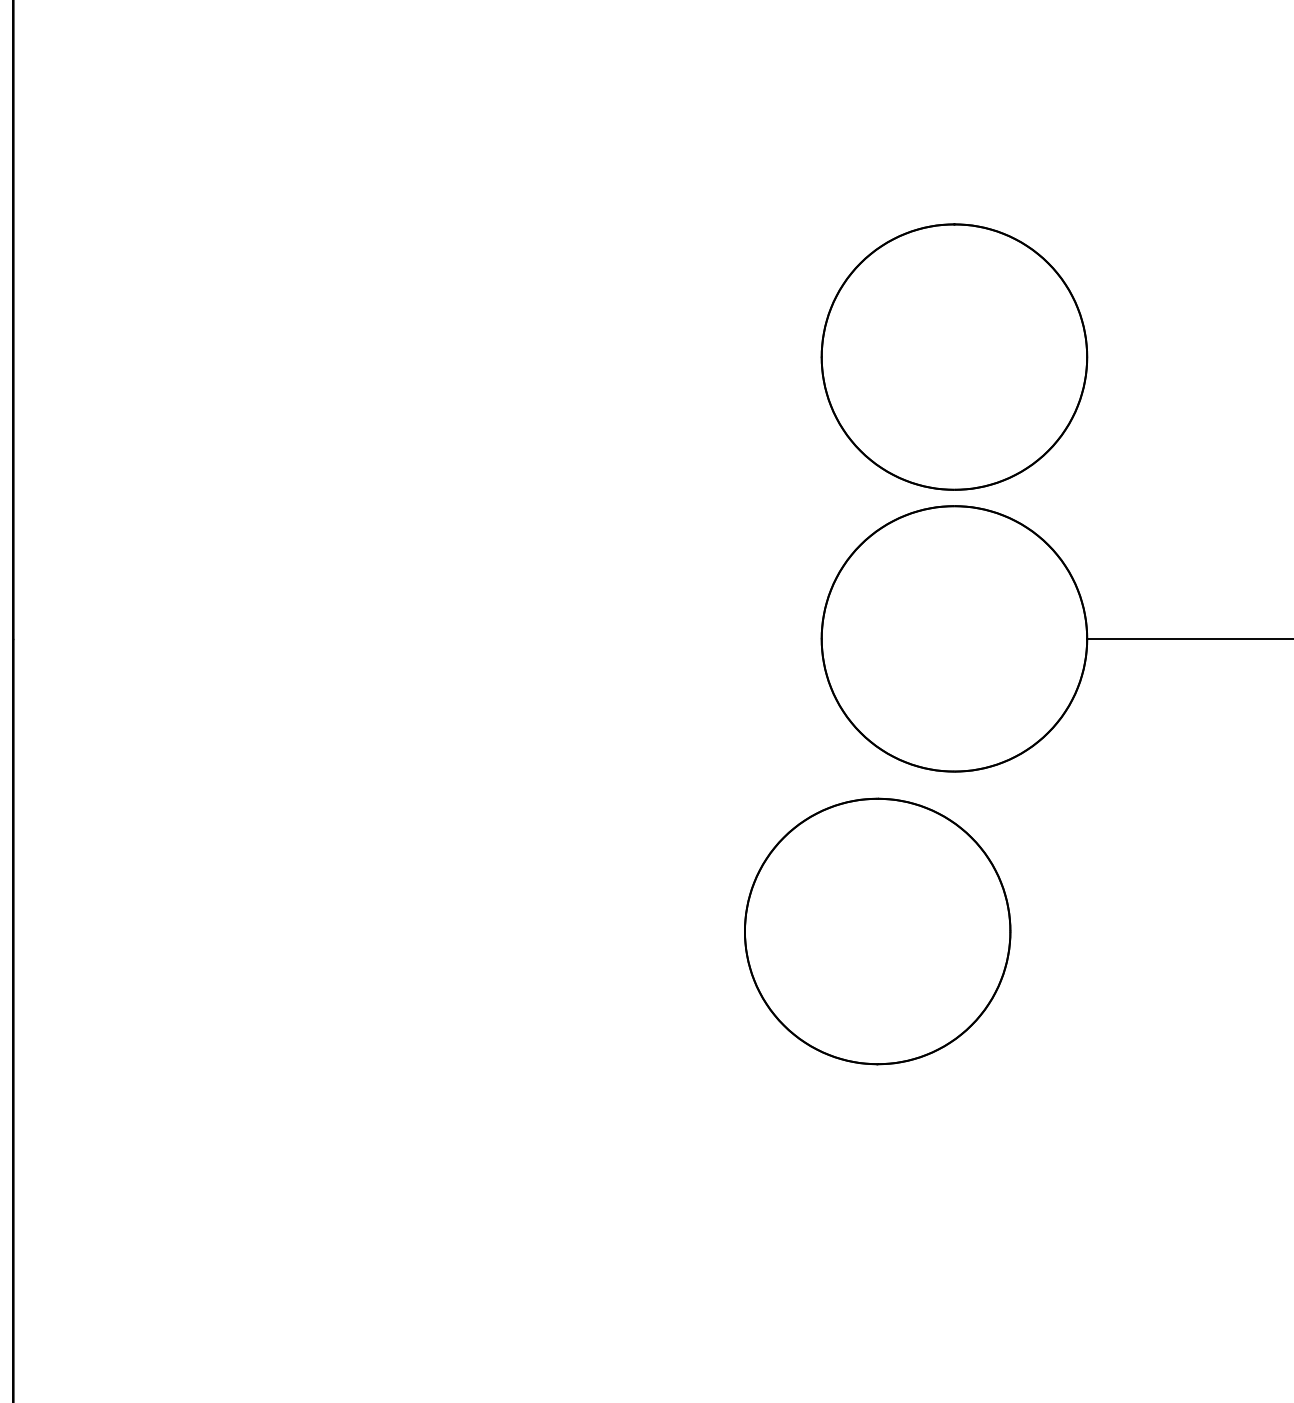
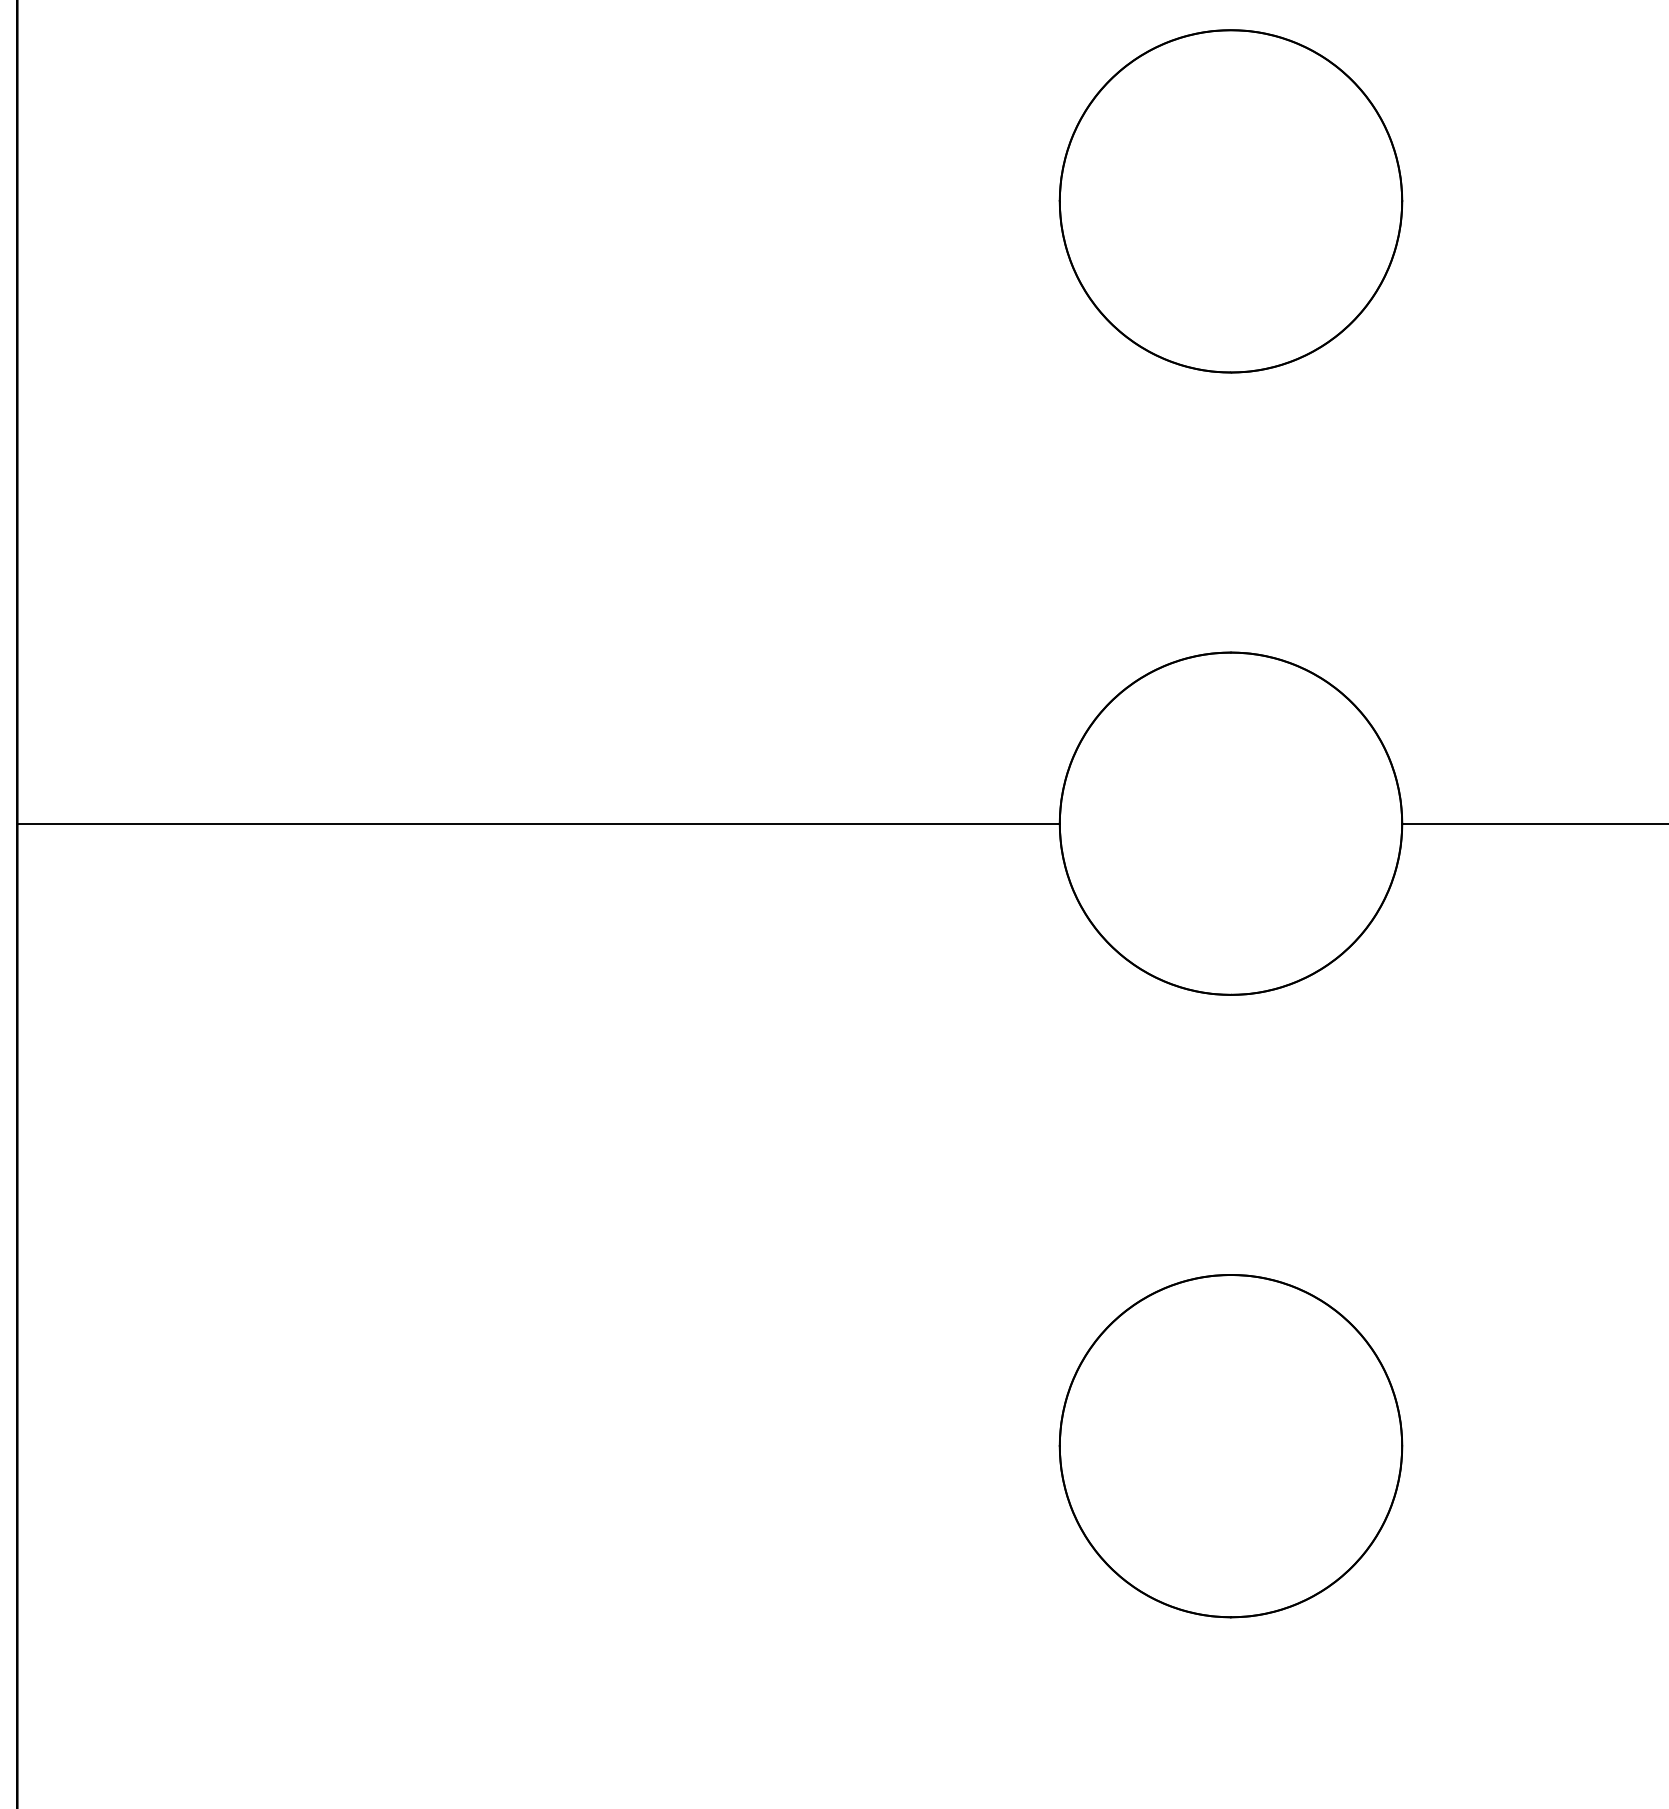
part: (954, 357) -> (1230, 201), moved
line: (417, 638) -> (538, 823), added
part: (877, 931) -> (1230, 1446), moved

